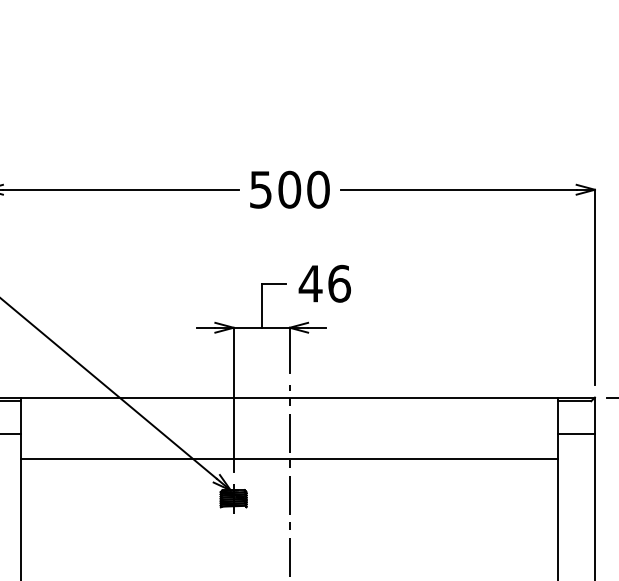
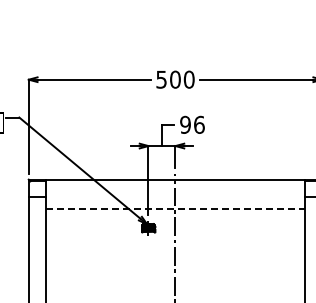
text: (310, 282) -> (185, 124), 46 -> 96
line: (289, 457) -> (175, 208), solid -> dashed

